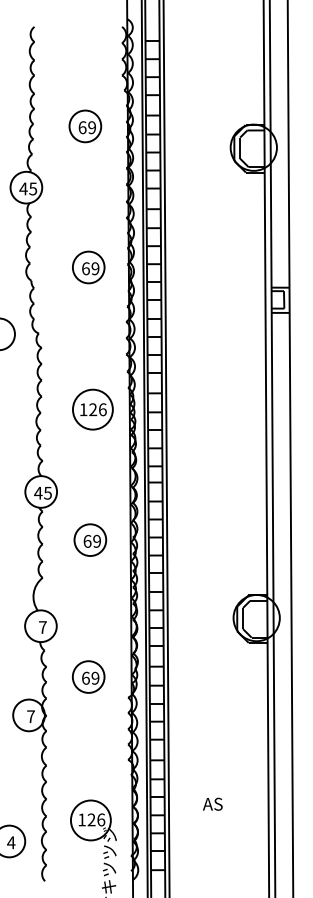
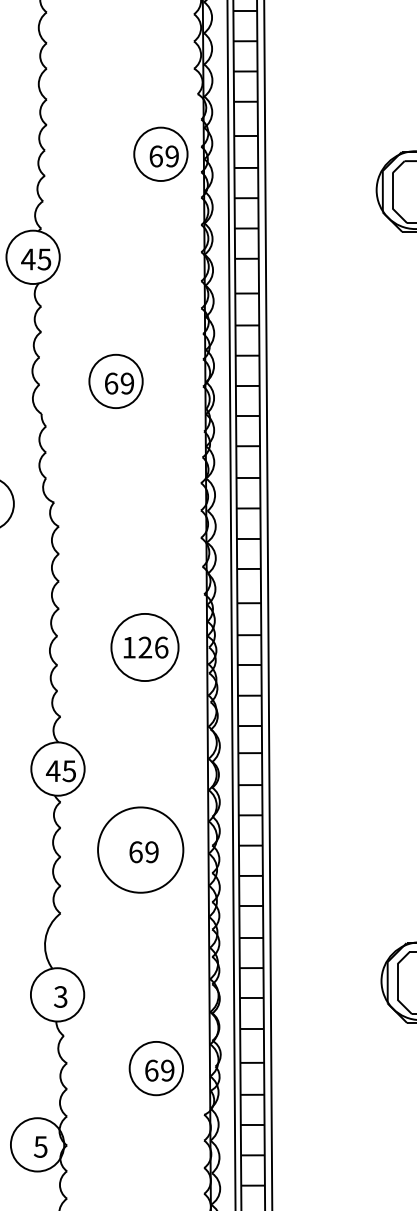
part: (85, 126) -> (161, 154), moved
part: (88, 267) -> (115, 381), moved
part: (92, 409) -> (144, 647), moved
circle: (90, 540) -> (140, 850), size x1.6
text: (42, 627) -> (60, 996), 7 -> 3
part: (88, 676) -> (156, 1067), moved
text: (30, 716) -> (40, 1146), 7 -> 5

